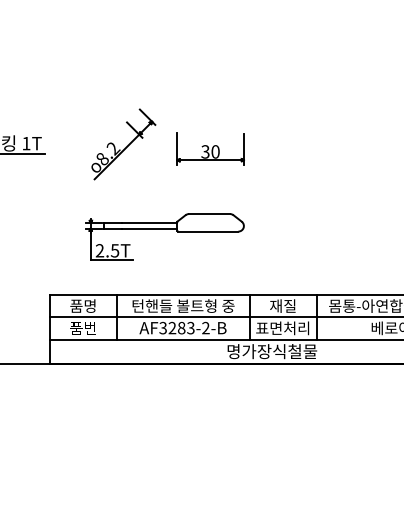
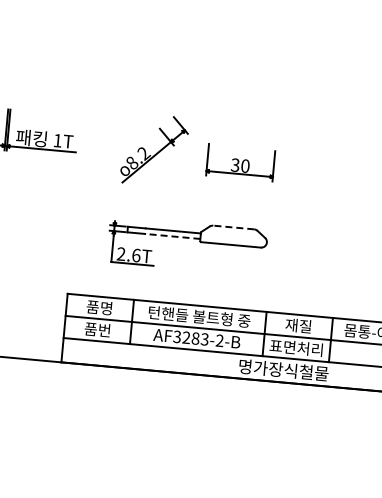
line: (209, 214) -> (233, 227), solid -> dashed
line: (149, 228) -> (172, 236), solid -> dashed
text: (114, 250) -> (135, 255), 2.5T -> 2.6T

